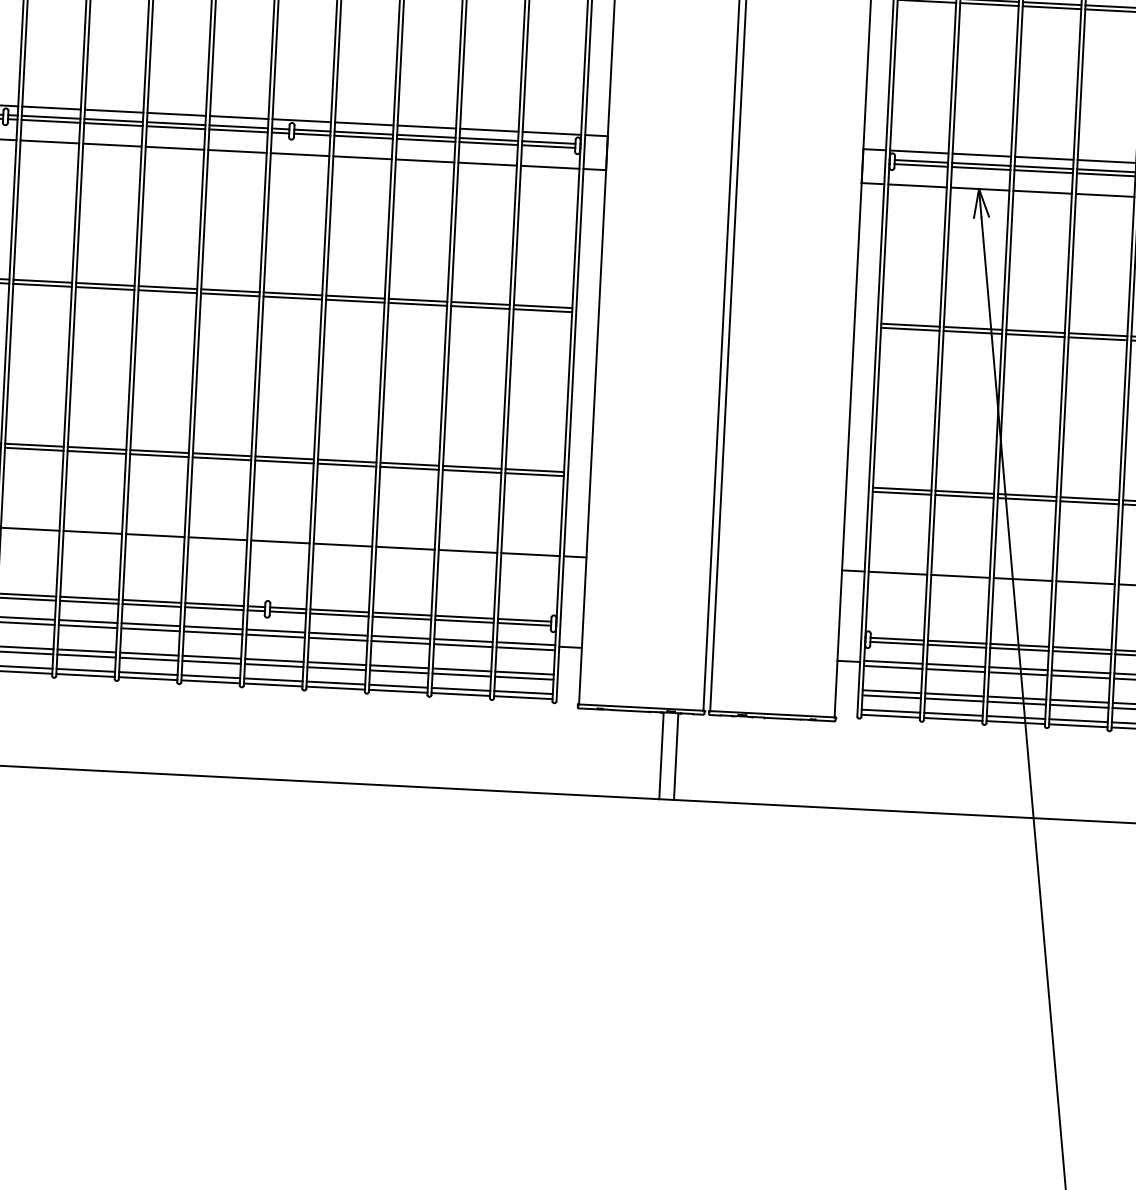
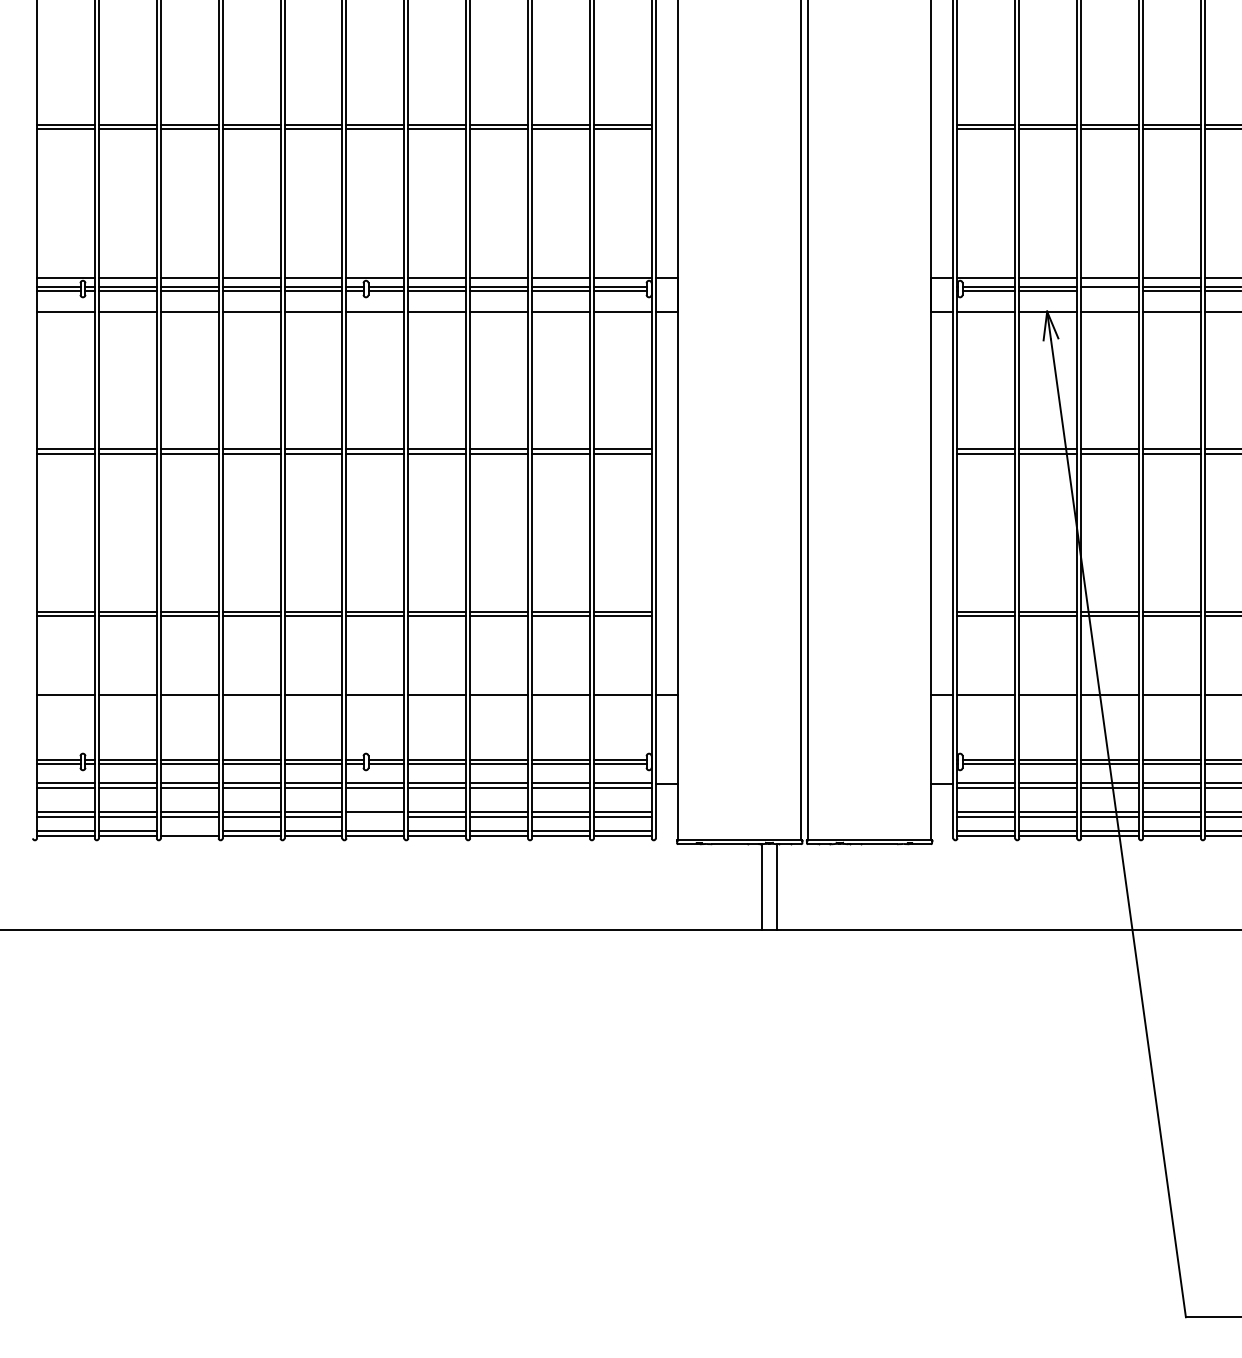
line: (1044, 171) -> (1110, 291), removed
line: (274, 665) -> (375, 817), removed
line: (85, 670) -> (189, 831), removed

